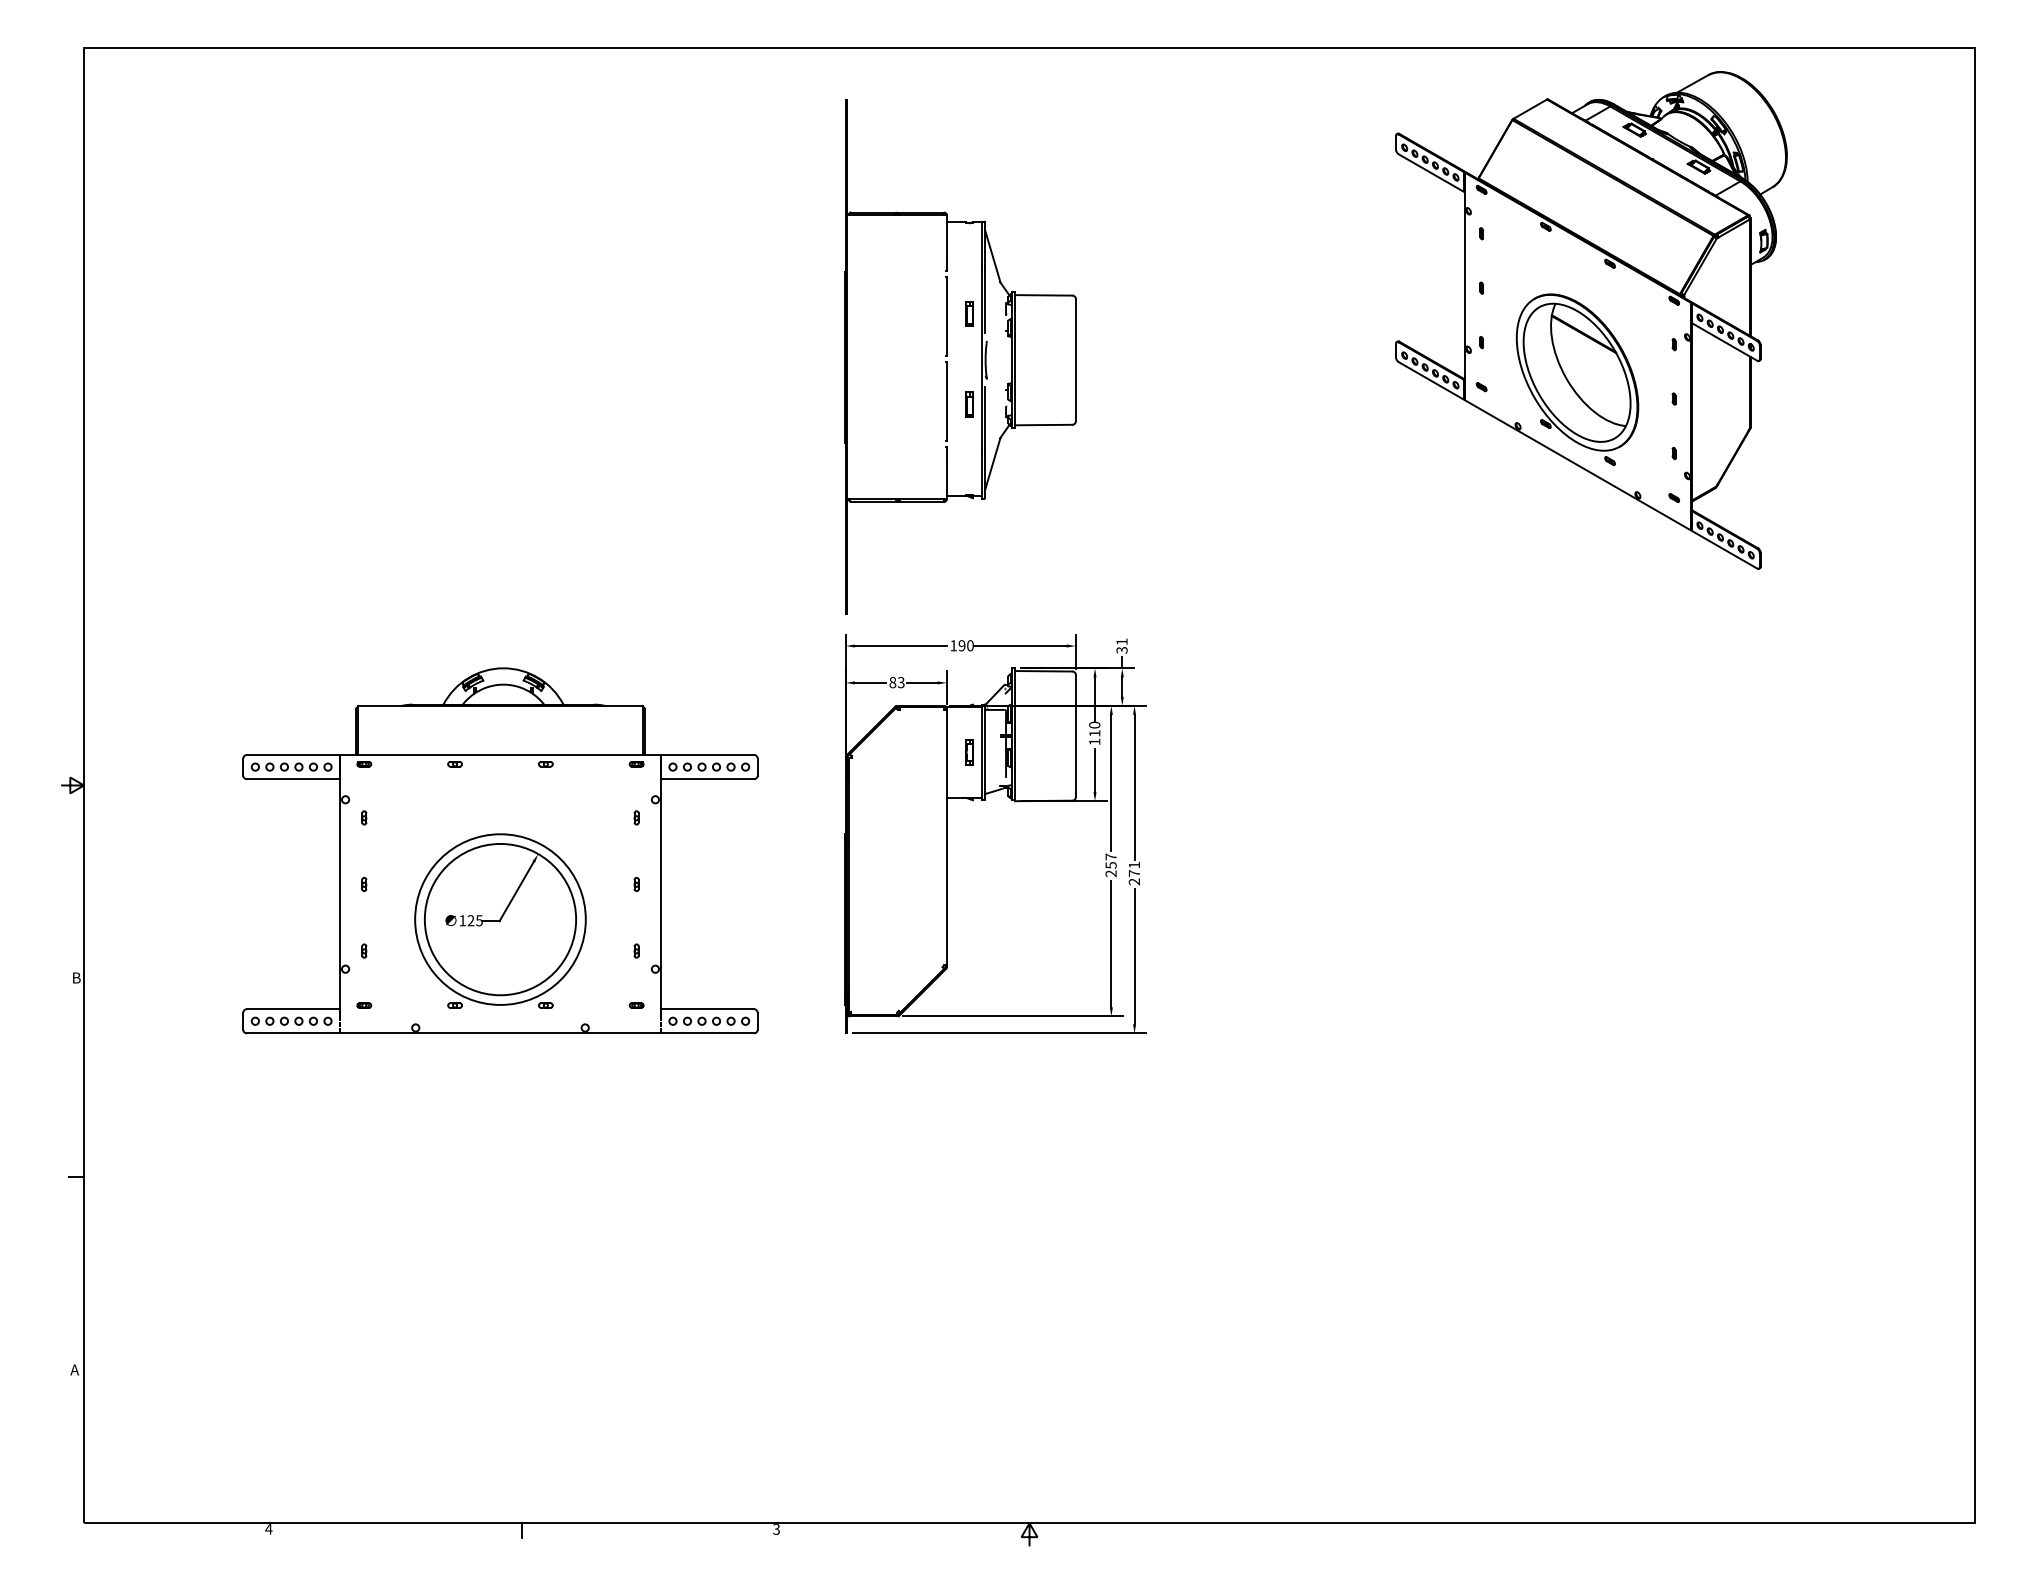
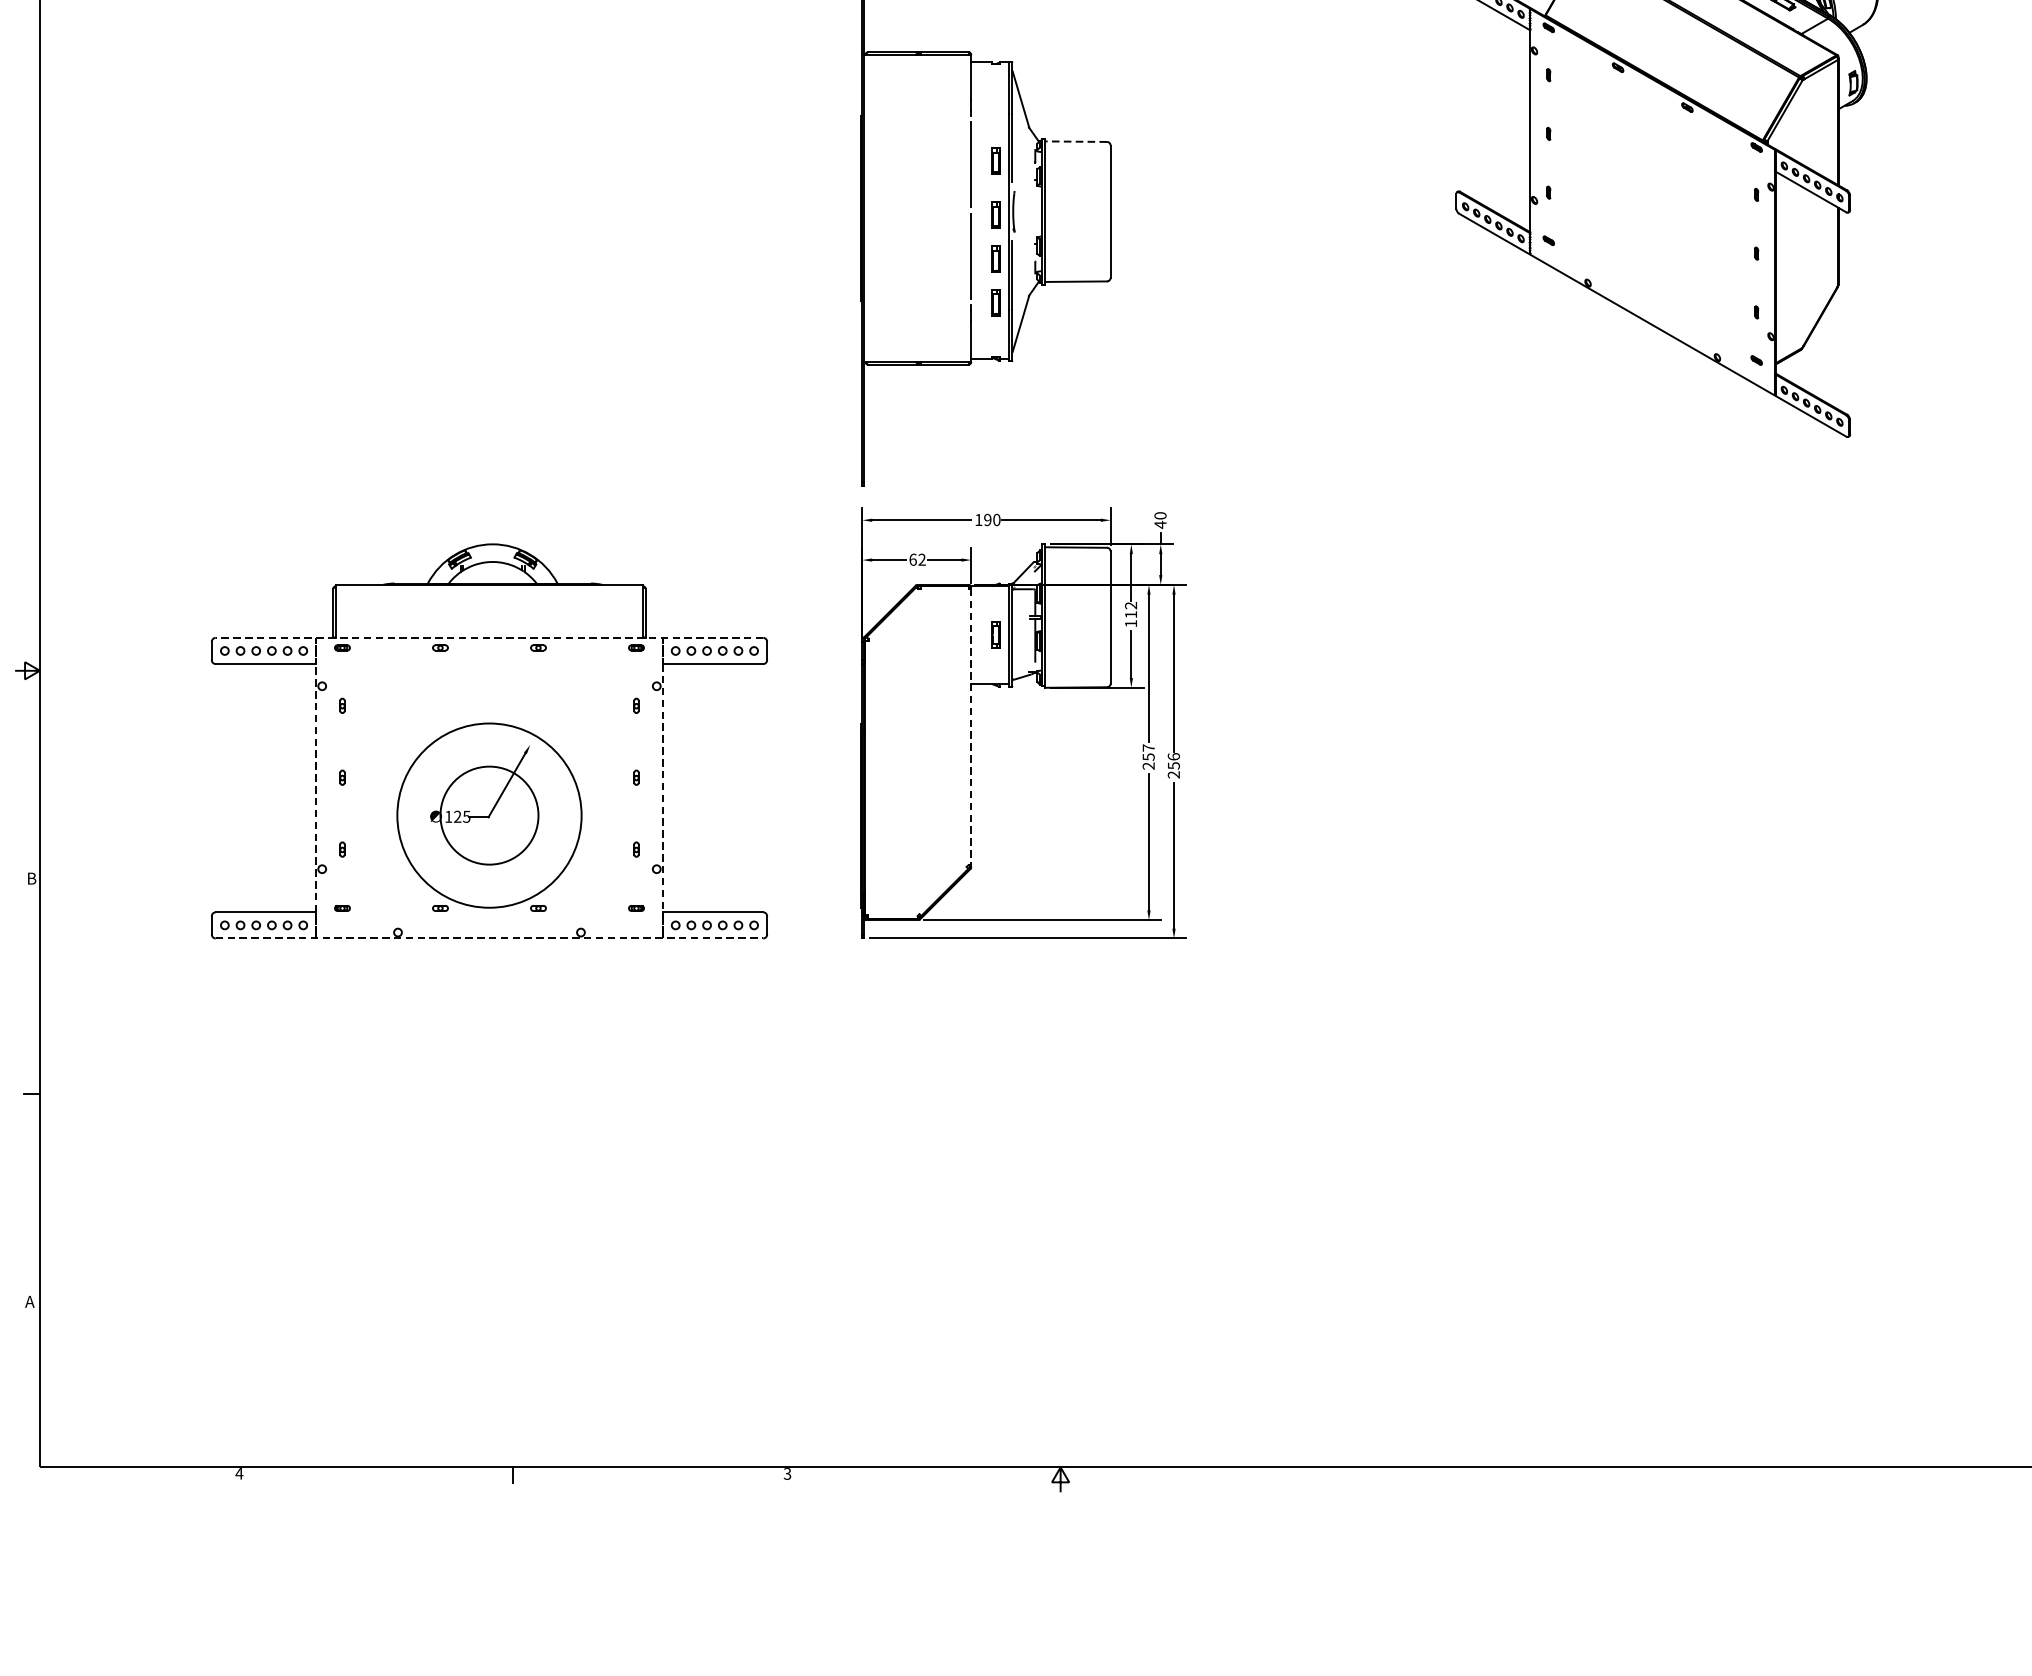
line: (1043, 295) -> (1075, 141), solid -> dashed
part: (969, 363) -> (995, 215), added
part: (1577, 379) -> (1652, 232), removed
part: (969, 444) -> (995, 302), added
text: (1121, 646) -> (1159, 520), 31 -> 40
text: (896, 682) -> (917, 559), 83 -> 62
text: (1094, 724) -> (1130, 604), 110 -> 112
line: (500, 755) -> (489, 638), solid -> dashed
line: (946, 837) -> (971, 726), solid -> dashed
text: (1134, 868) -> (1173, 760), 271 -> 256
line: (340, 894) -> (316, 788), solid -> dashed
line: (660, 894) -> (662, 788), solid -> dashed
circle: (500, 919) -> (489, 815), size x0.6
line: (500, 1033) -> (489, 938), solid -> dashed

